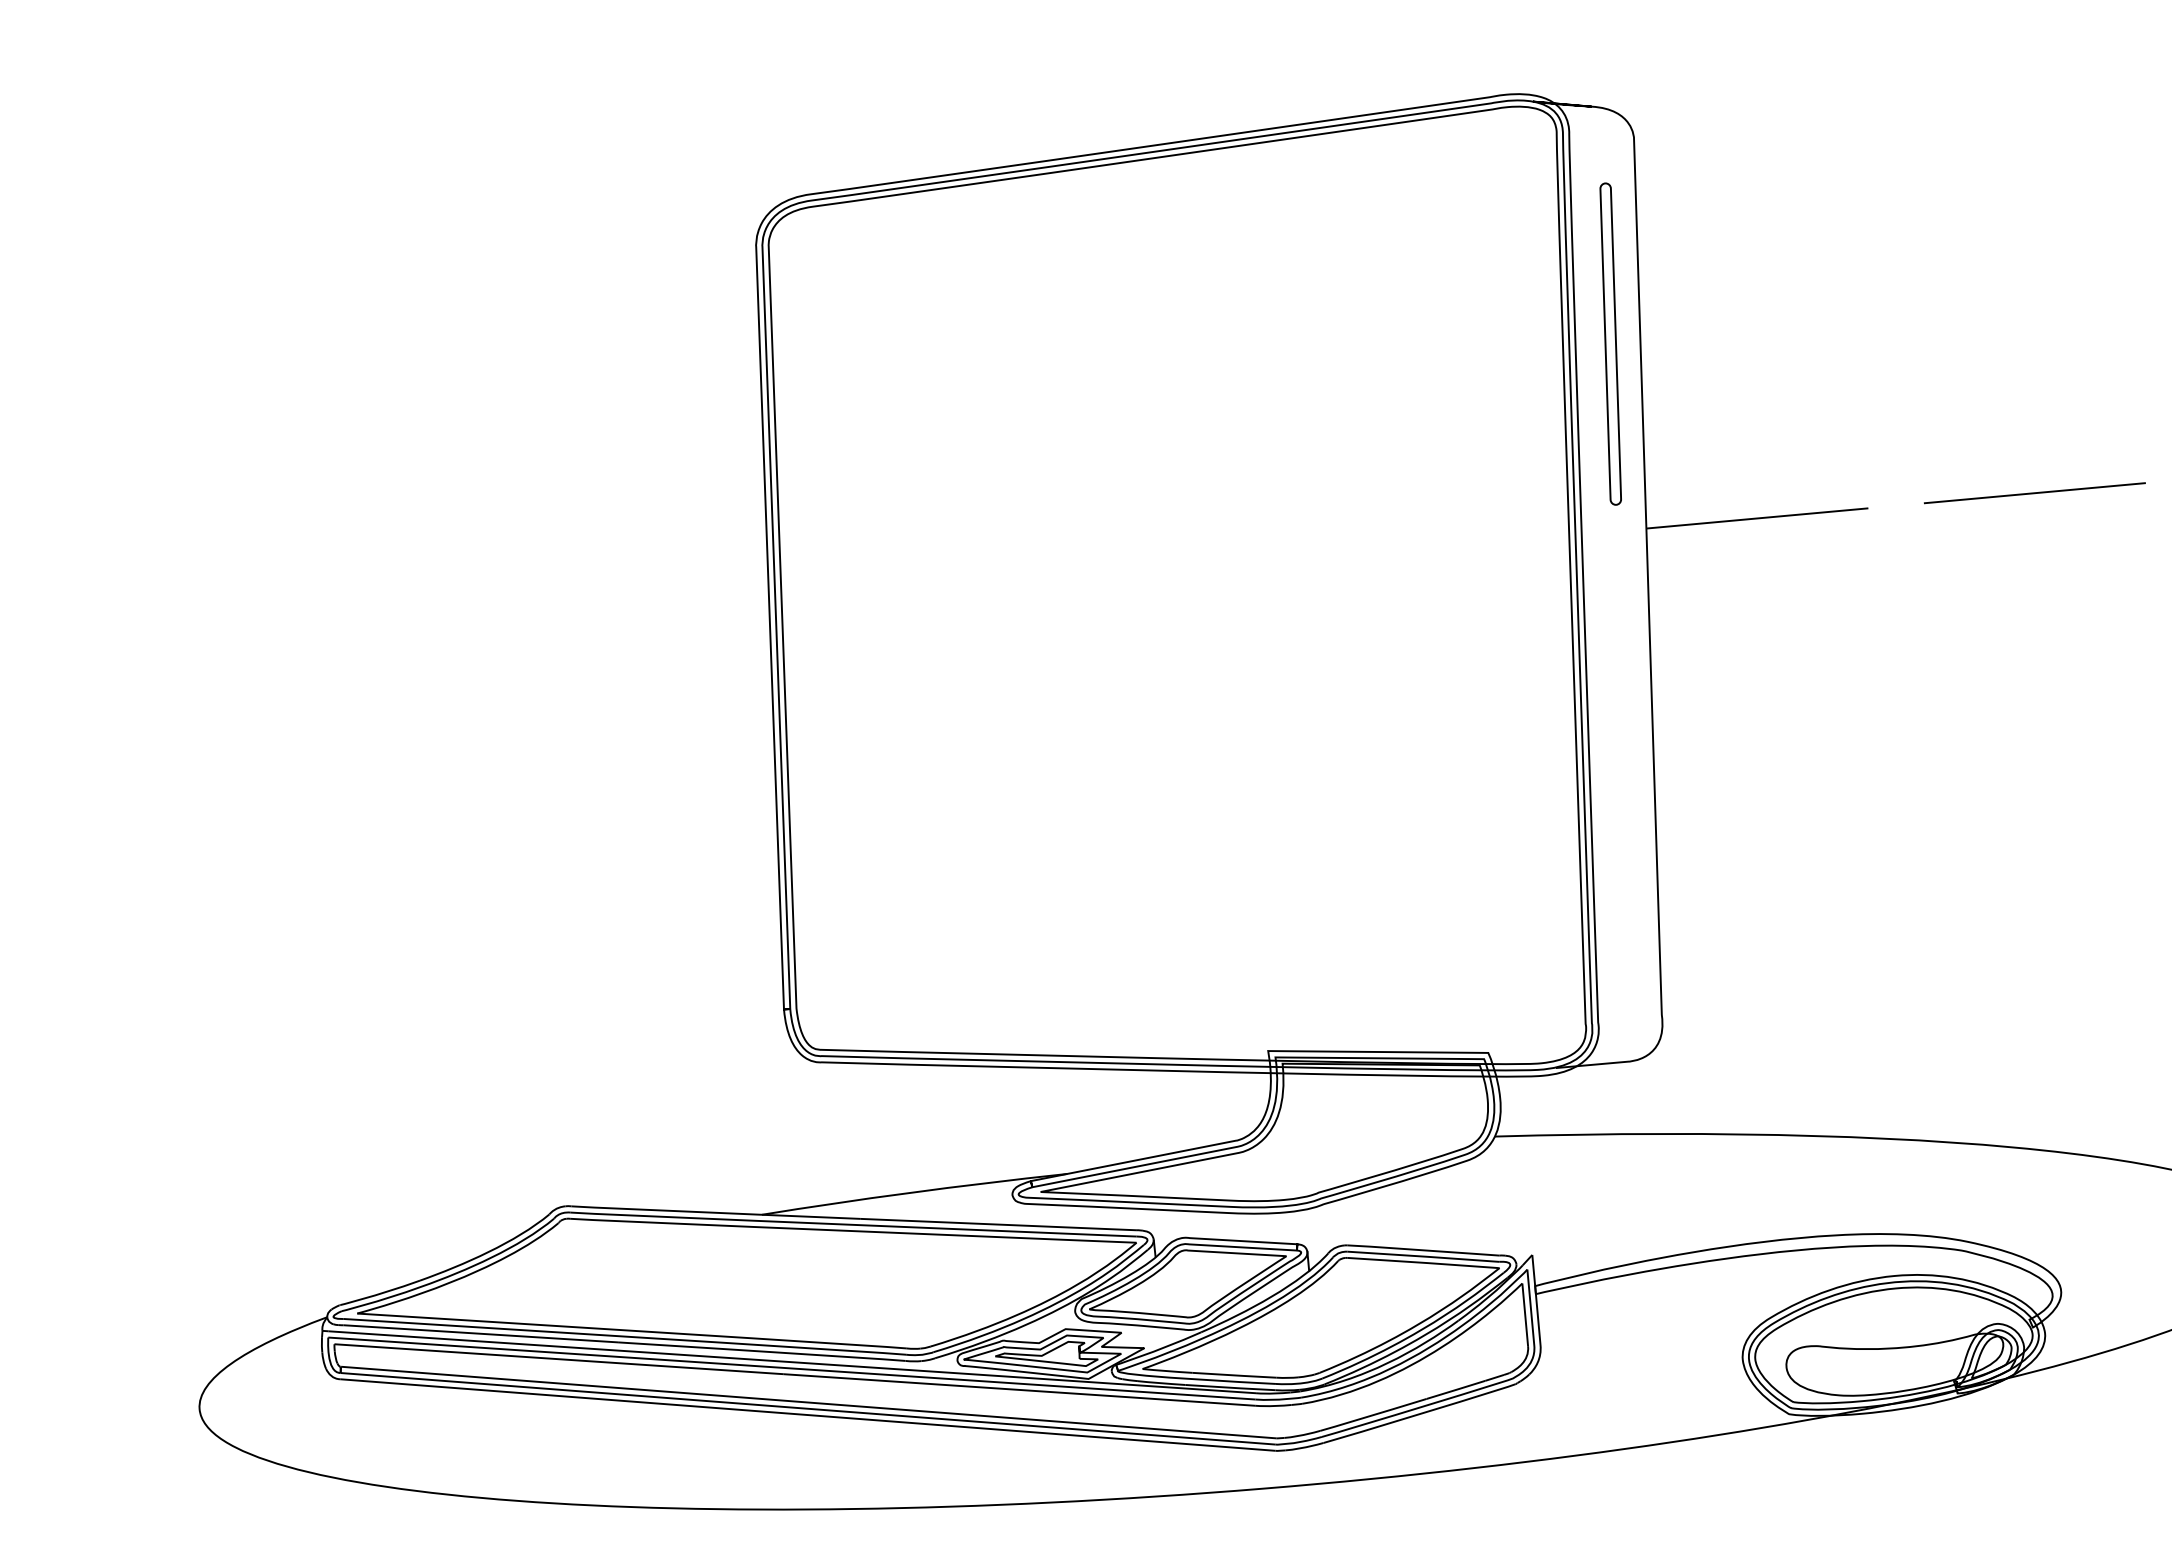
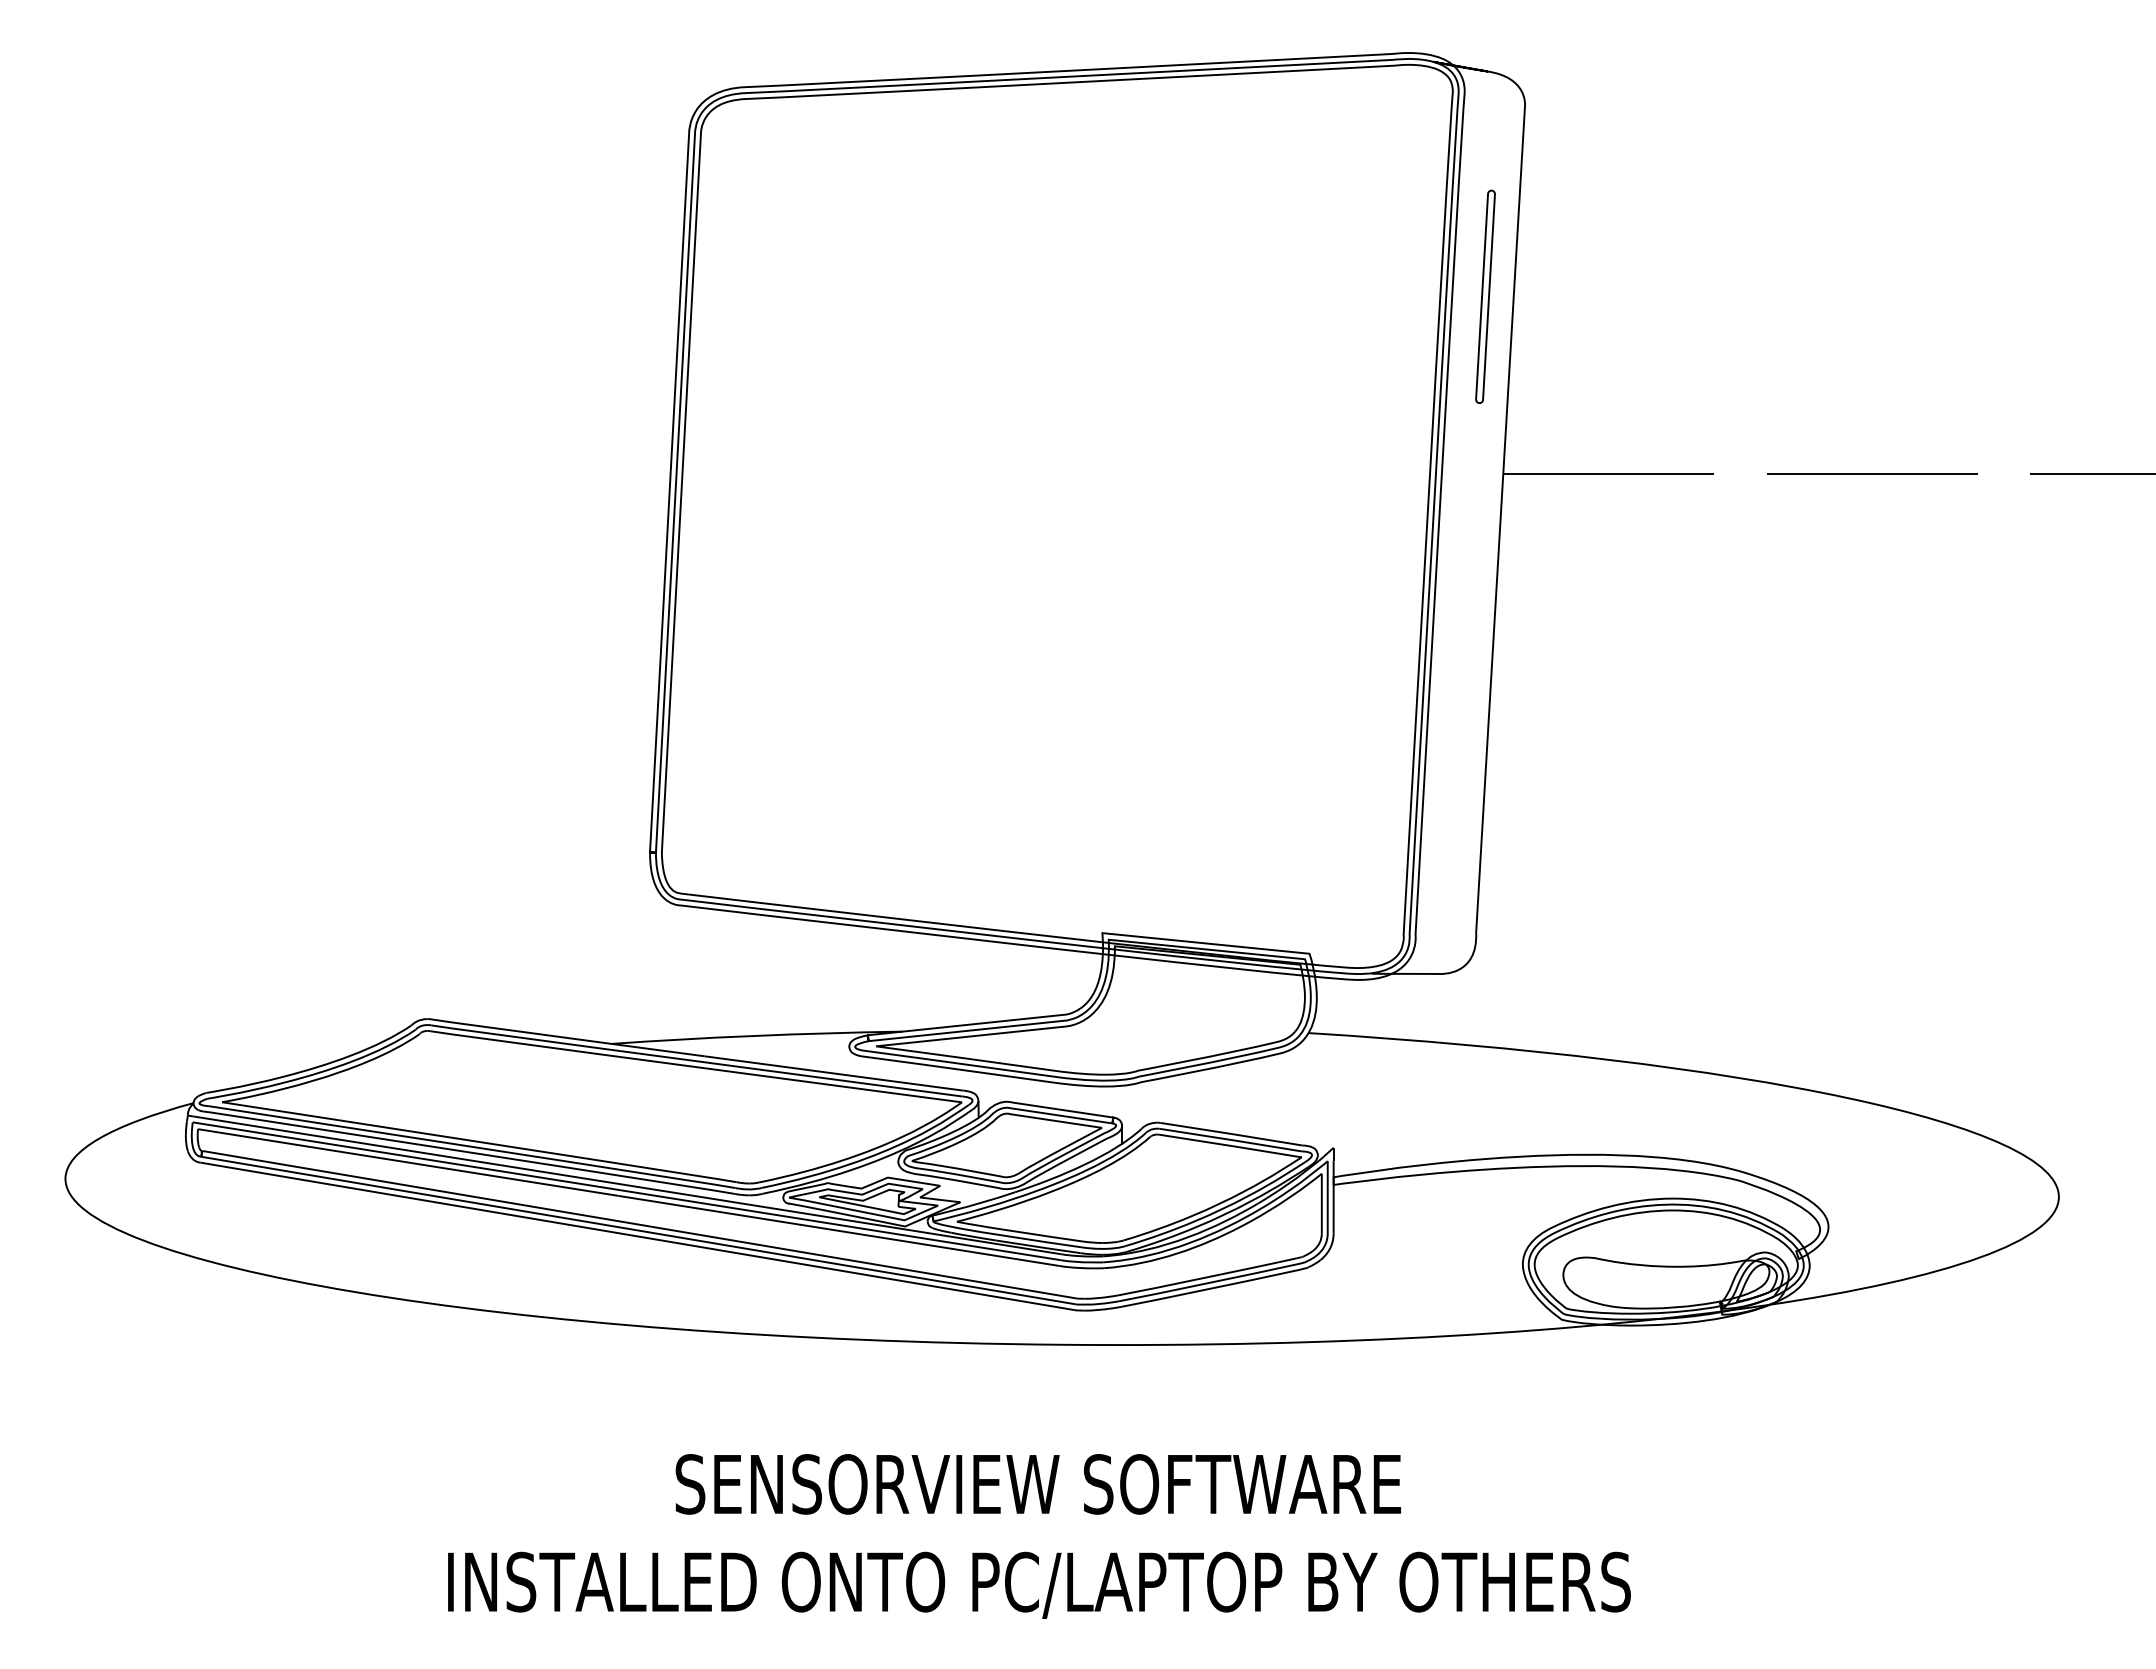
part: (1610, 343) -> (1485, 296), size x0.7

